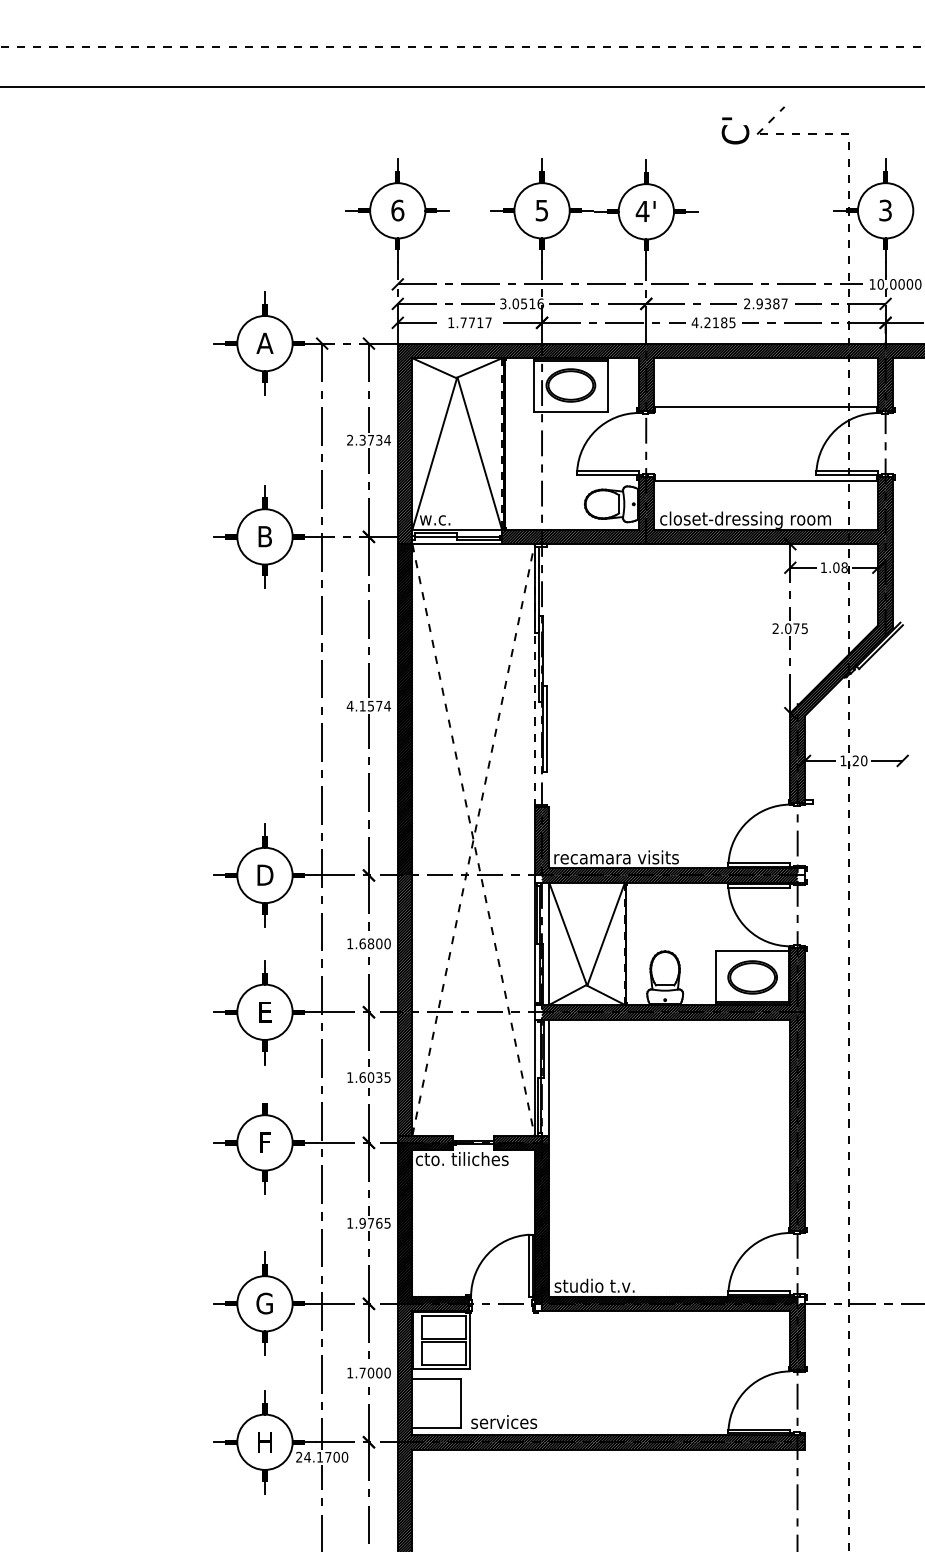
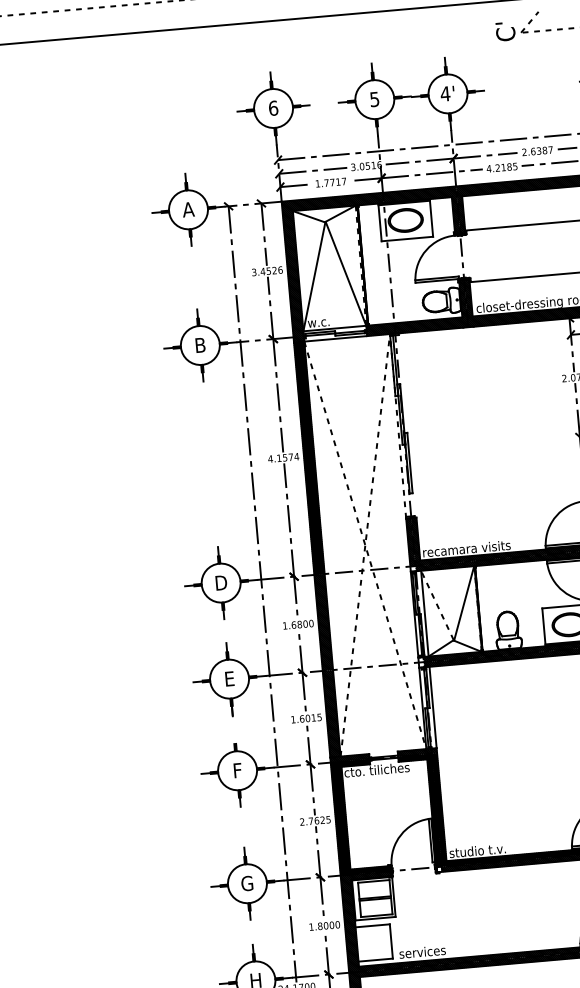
text: (759, 303) -> (533, 151), 2.9387 -> 2.6387
text: (368, 439) -> (267, 270), 2.3734 -> 3.4526
line: (567, 933) -> (437, 605), solid -> dashed
text: (379, 1077) -> (313, 717), 1.6035 -> 1.6015
text: (364, 1222) -> (312, 820), 1.9765 -> 2.7625
text: (362, 1372) -> (320, 925), 1.7000 -> 1.8000

